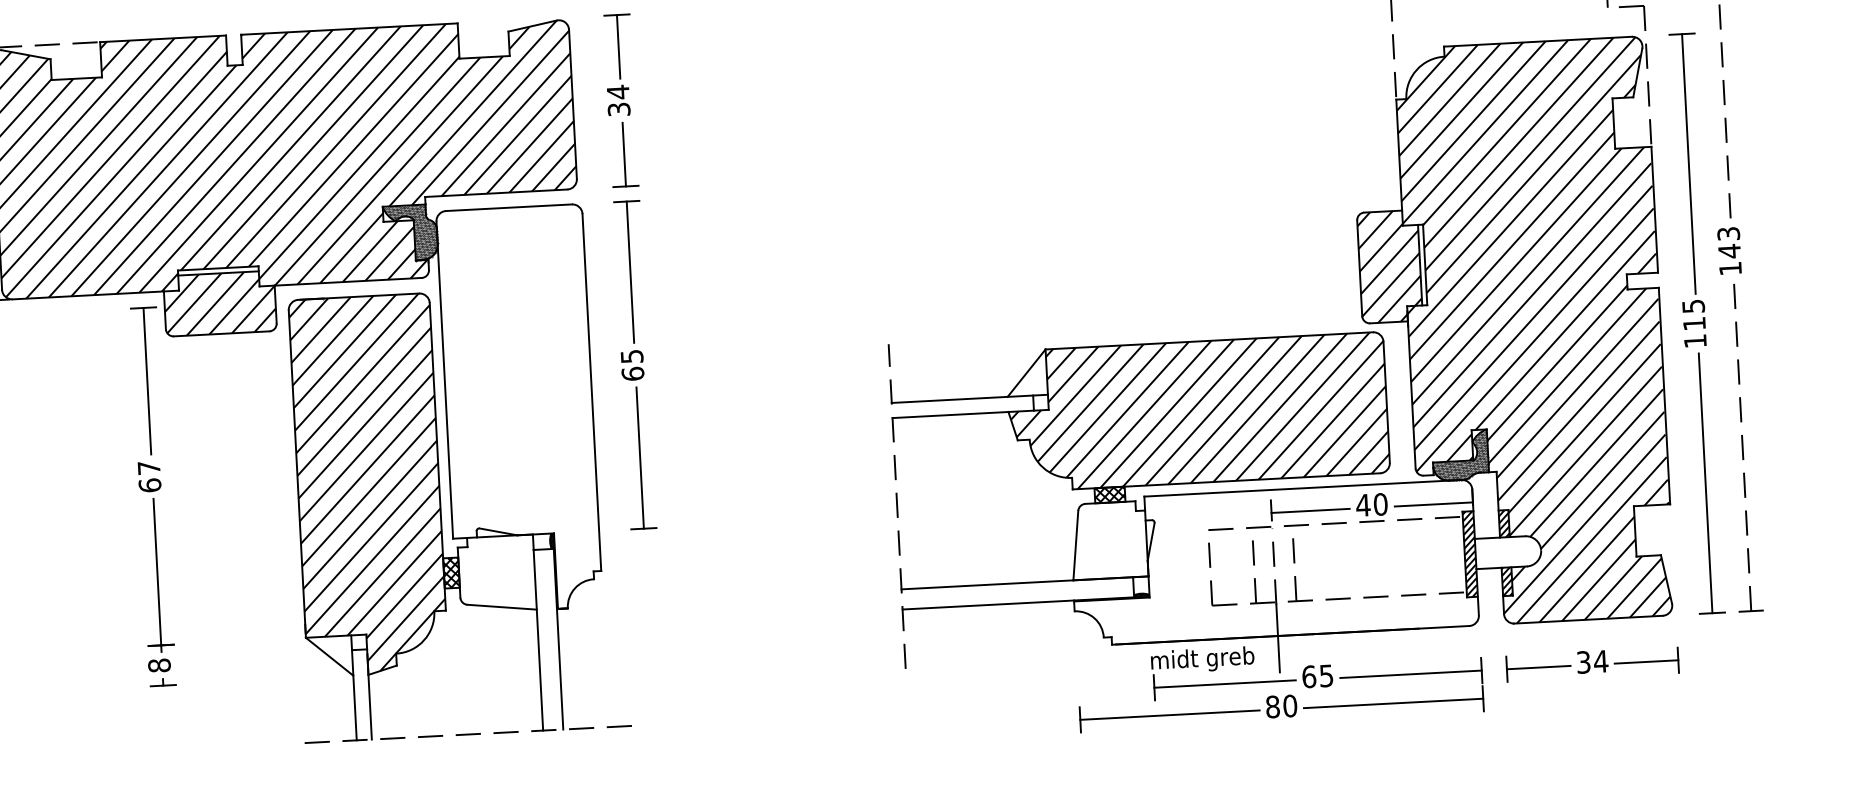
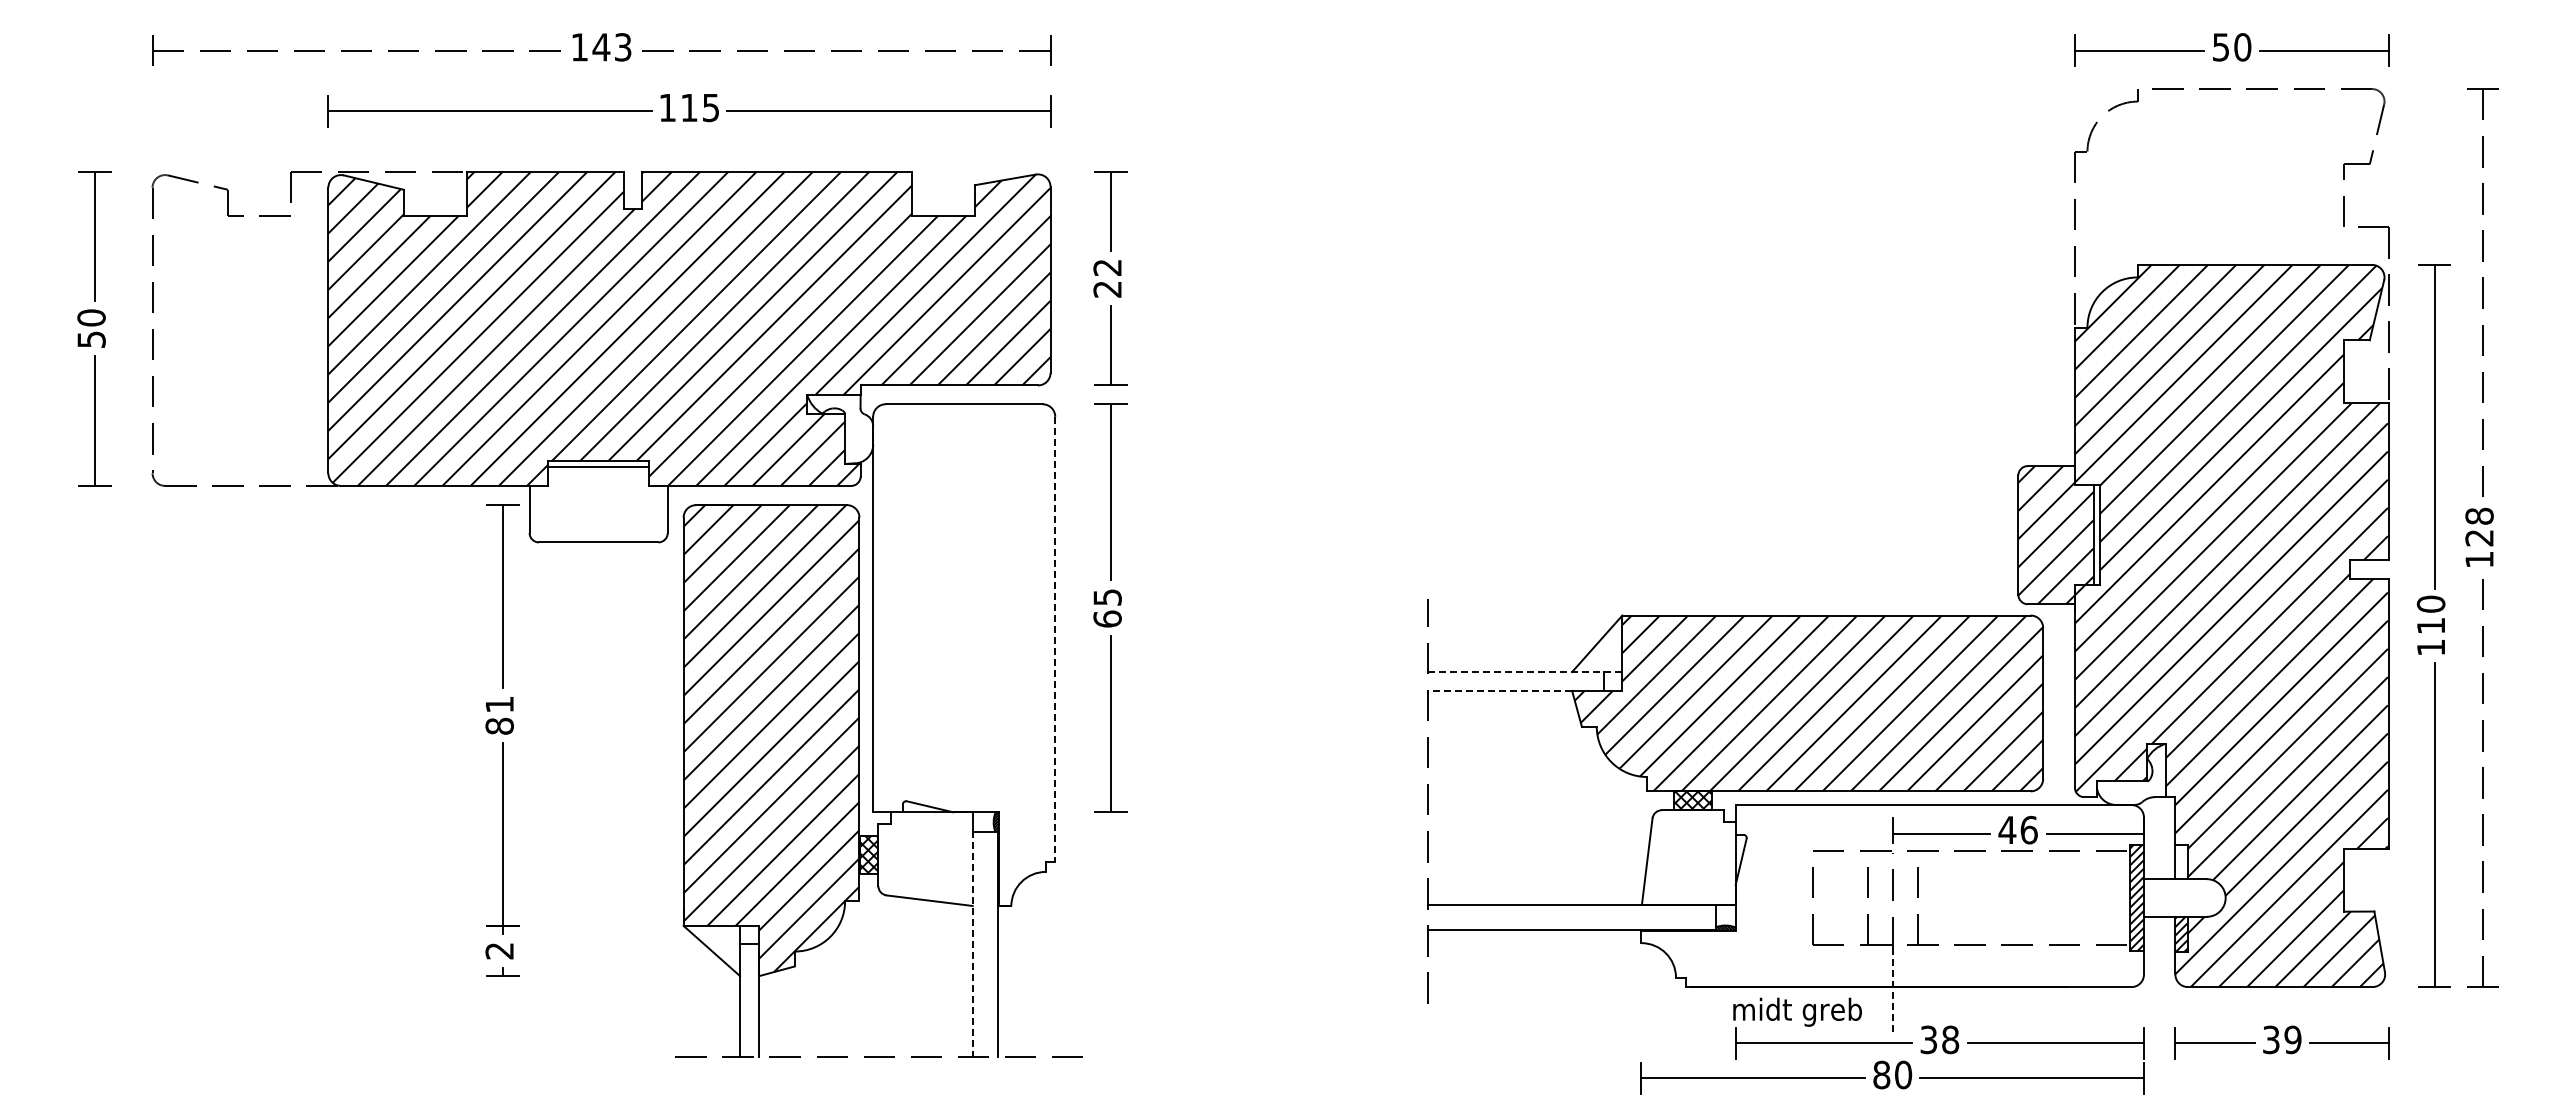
text: (618, 100) -> (1107, 277), 34 -> 22
hatch: (411, 233) -> (841, 429), removed
text: (1729, 242) -> (2479, 527), 143 -> 128
hatch: (219, 303) -> (598, 504), removed
text: (1693, 305) -> (2430, 603), 115 -> 110
line: (592, 392) -> (1055, 639), solid -> dashed
line: (970, 399) -> (1525, 672), solid -> dashed
line: (950, 414) -> (1499, 690), solid -> dashed
hatch: (1460, 455) -> (2131, 774), removed
text: (149, 476) -> (499, 715), 67 -> 81
text: (1380, 503) -> (2028, 829), 40 -> 46
hatch: (1504, 523) -> (2181, 862), removed
line: (1277, 638) -> (1892, 990), solid -> dashed
line: (538, 640) -> (972, 944), solid -> dashed
text: (1600, 661) -> (2292, 1039), 34 -> 39
text: (159, 665) -> (499, 950), 8 -> 2
text: (1317, 676) -> (1939, 1039), 65 -> 38

